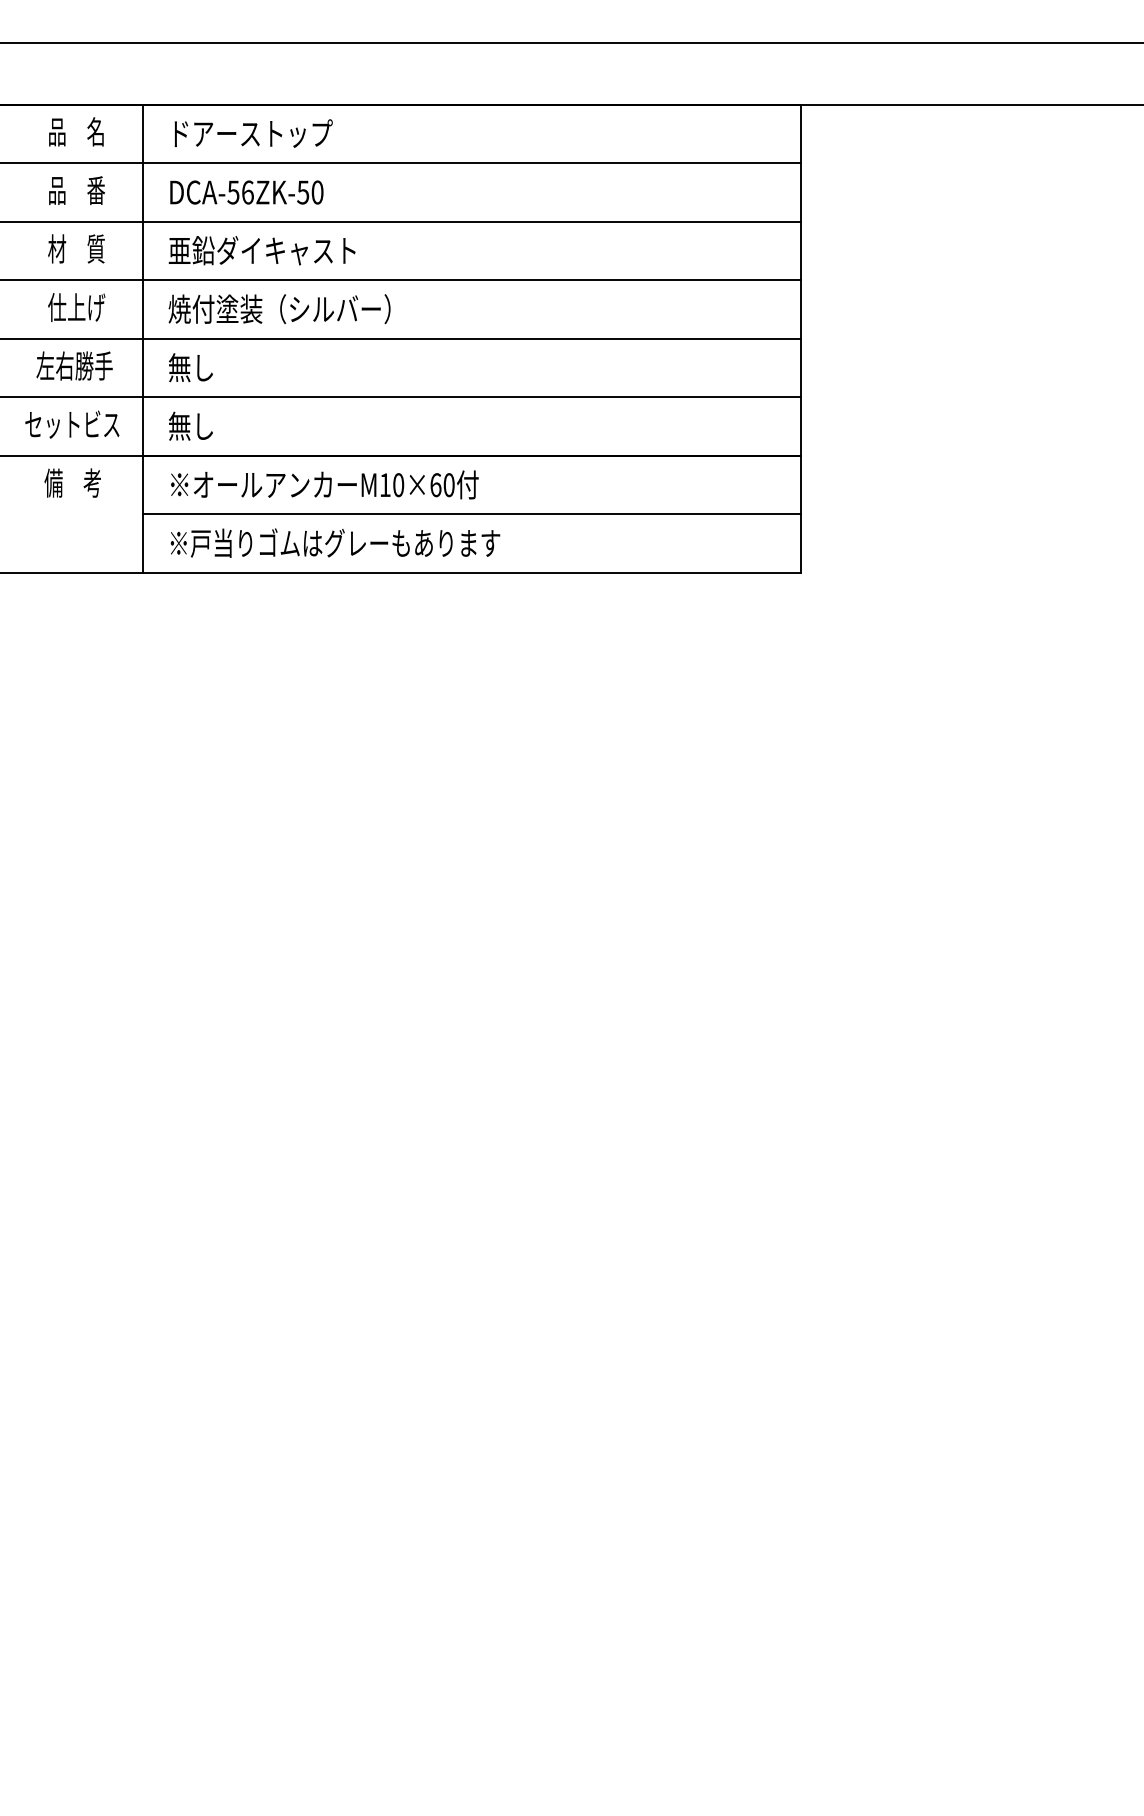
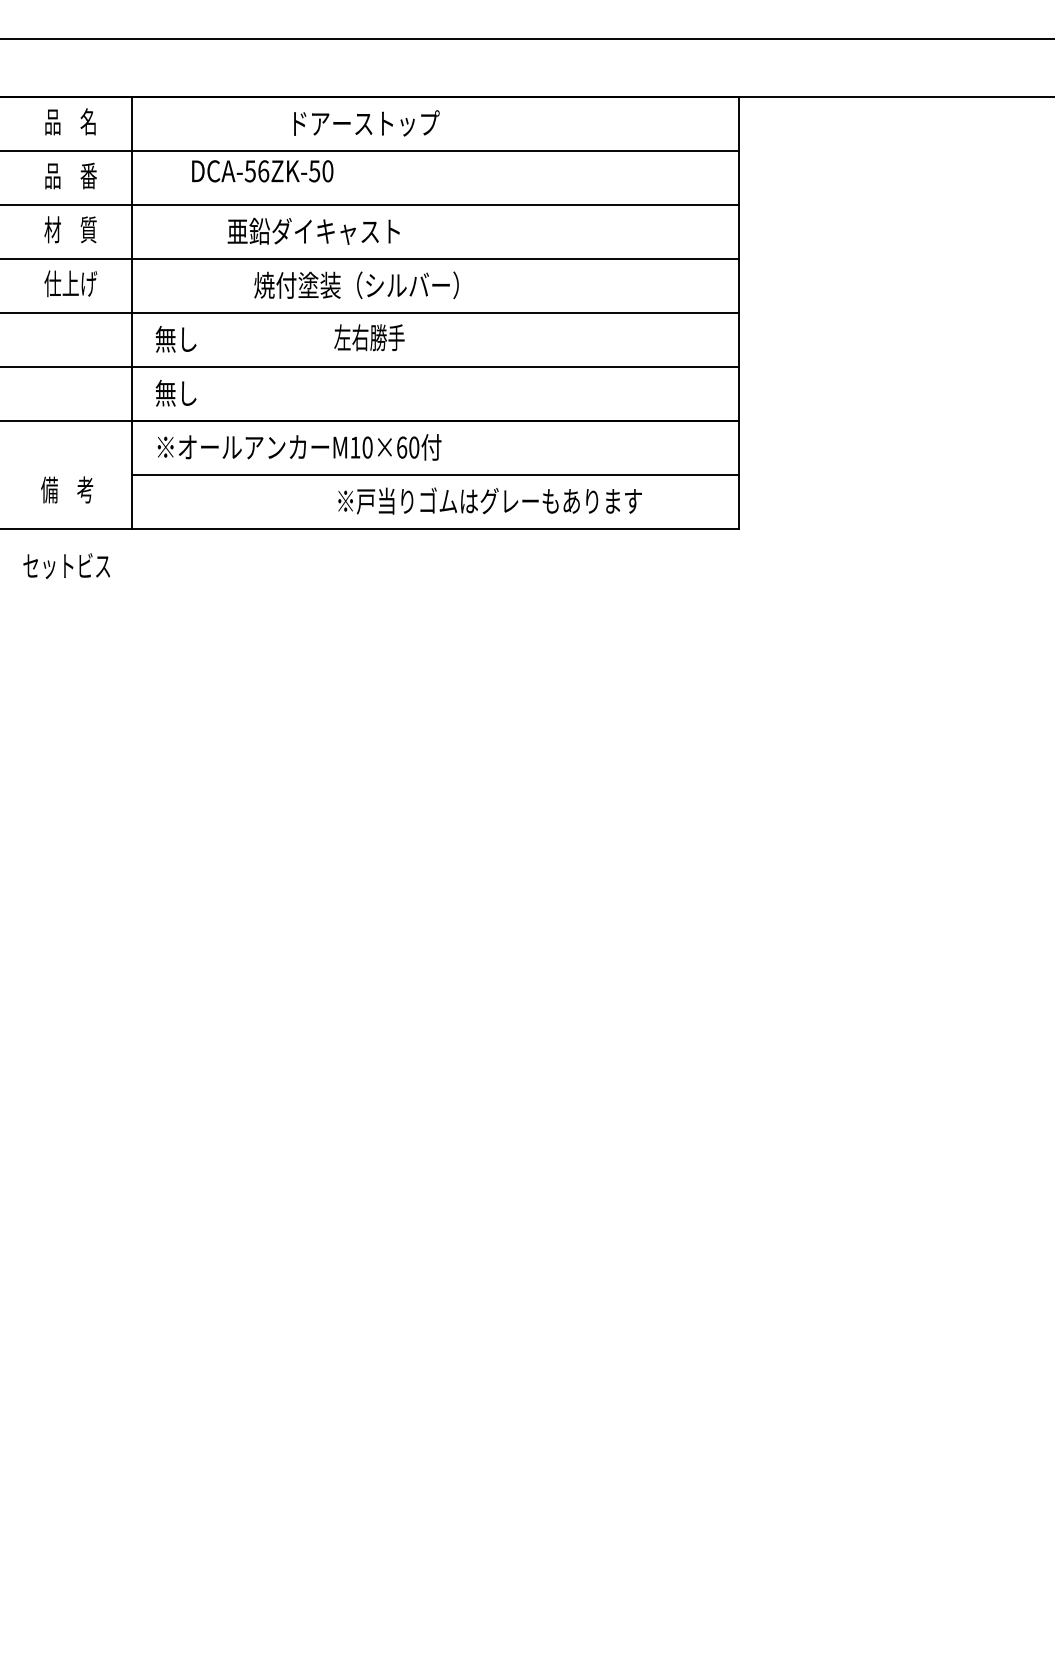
text: (253, 133) -> (366, 123), moved
text: (246, 192) -> (262, 171), moved
text: (261, 250) -> (313, 231), moved
text: (279, 309) -> (356, 285), moved
text: (74, 365) -> (369, 337), moved
text: (72, 424) -> (66, 565), moved
text: (72, 482) -> (66, 489), moved
text: (335, 542) -> (490, 500), moved

